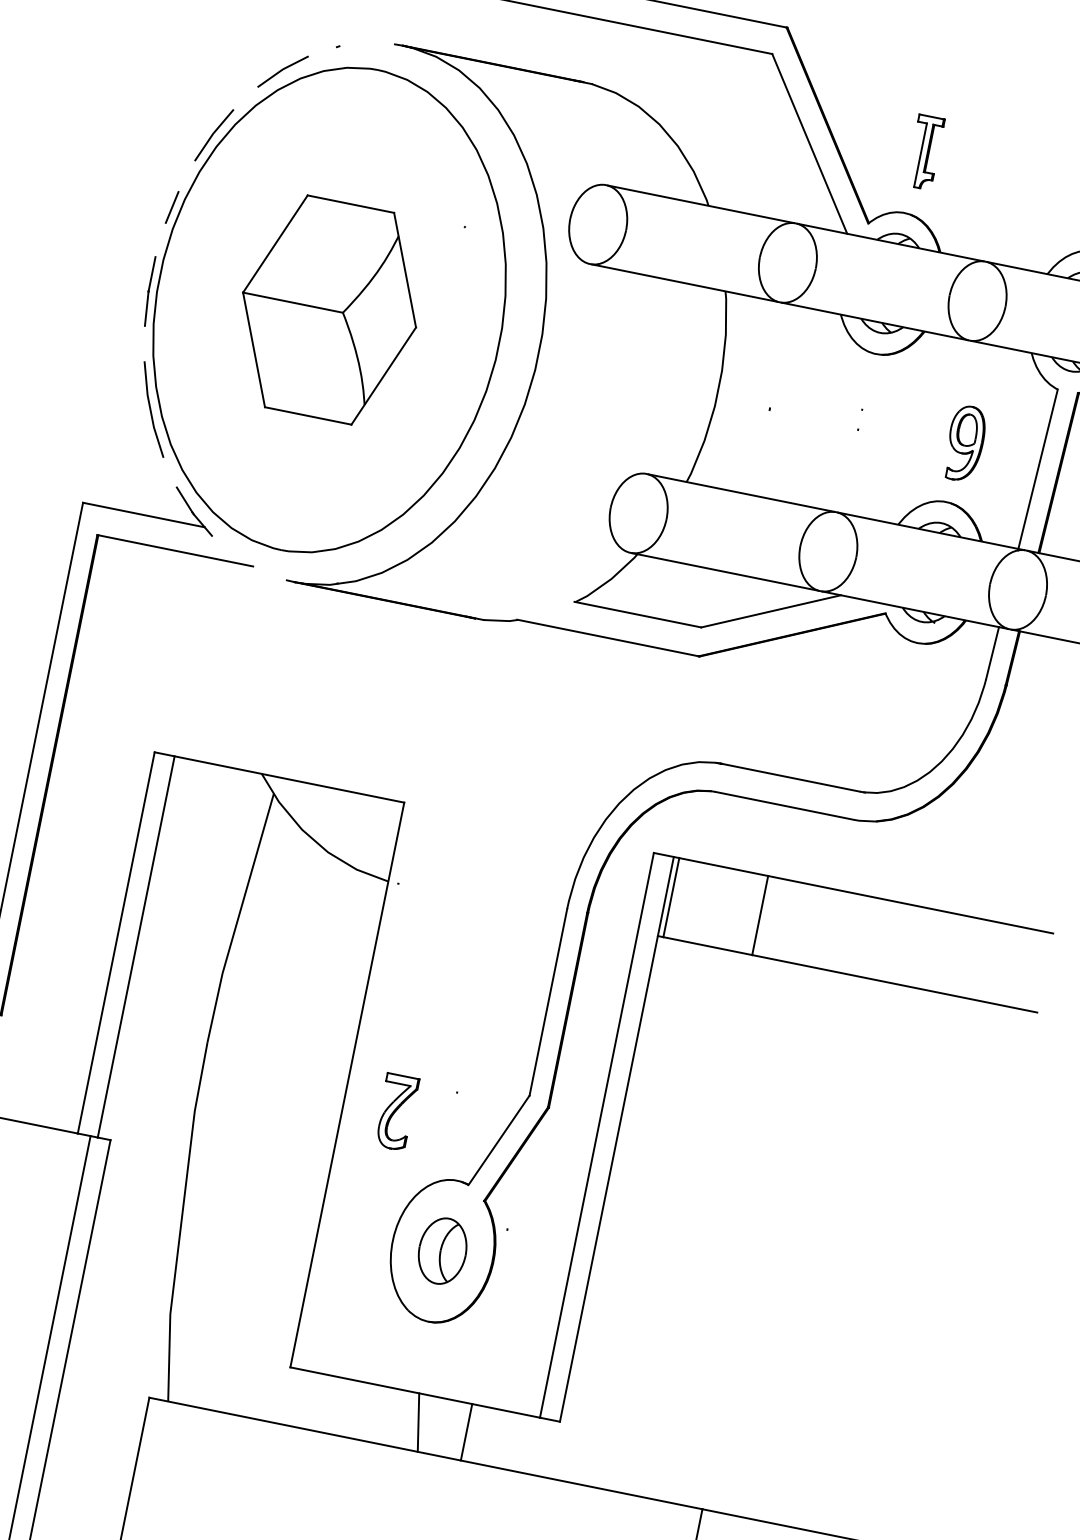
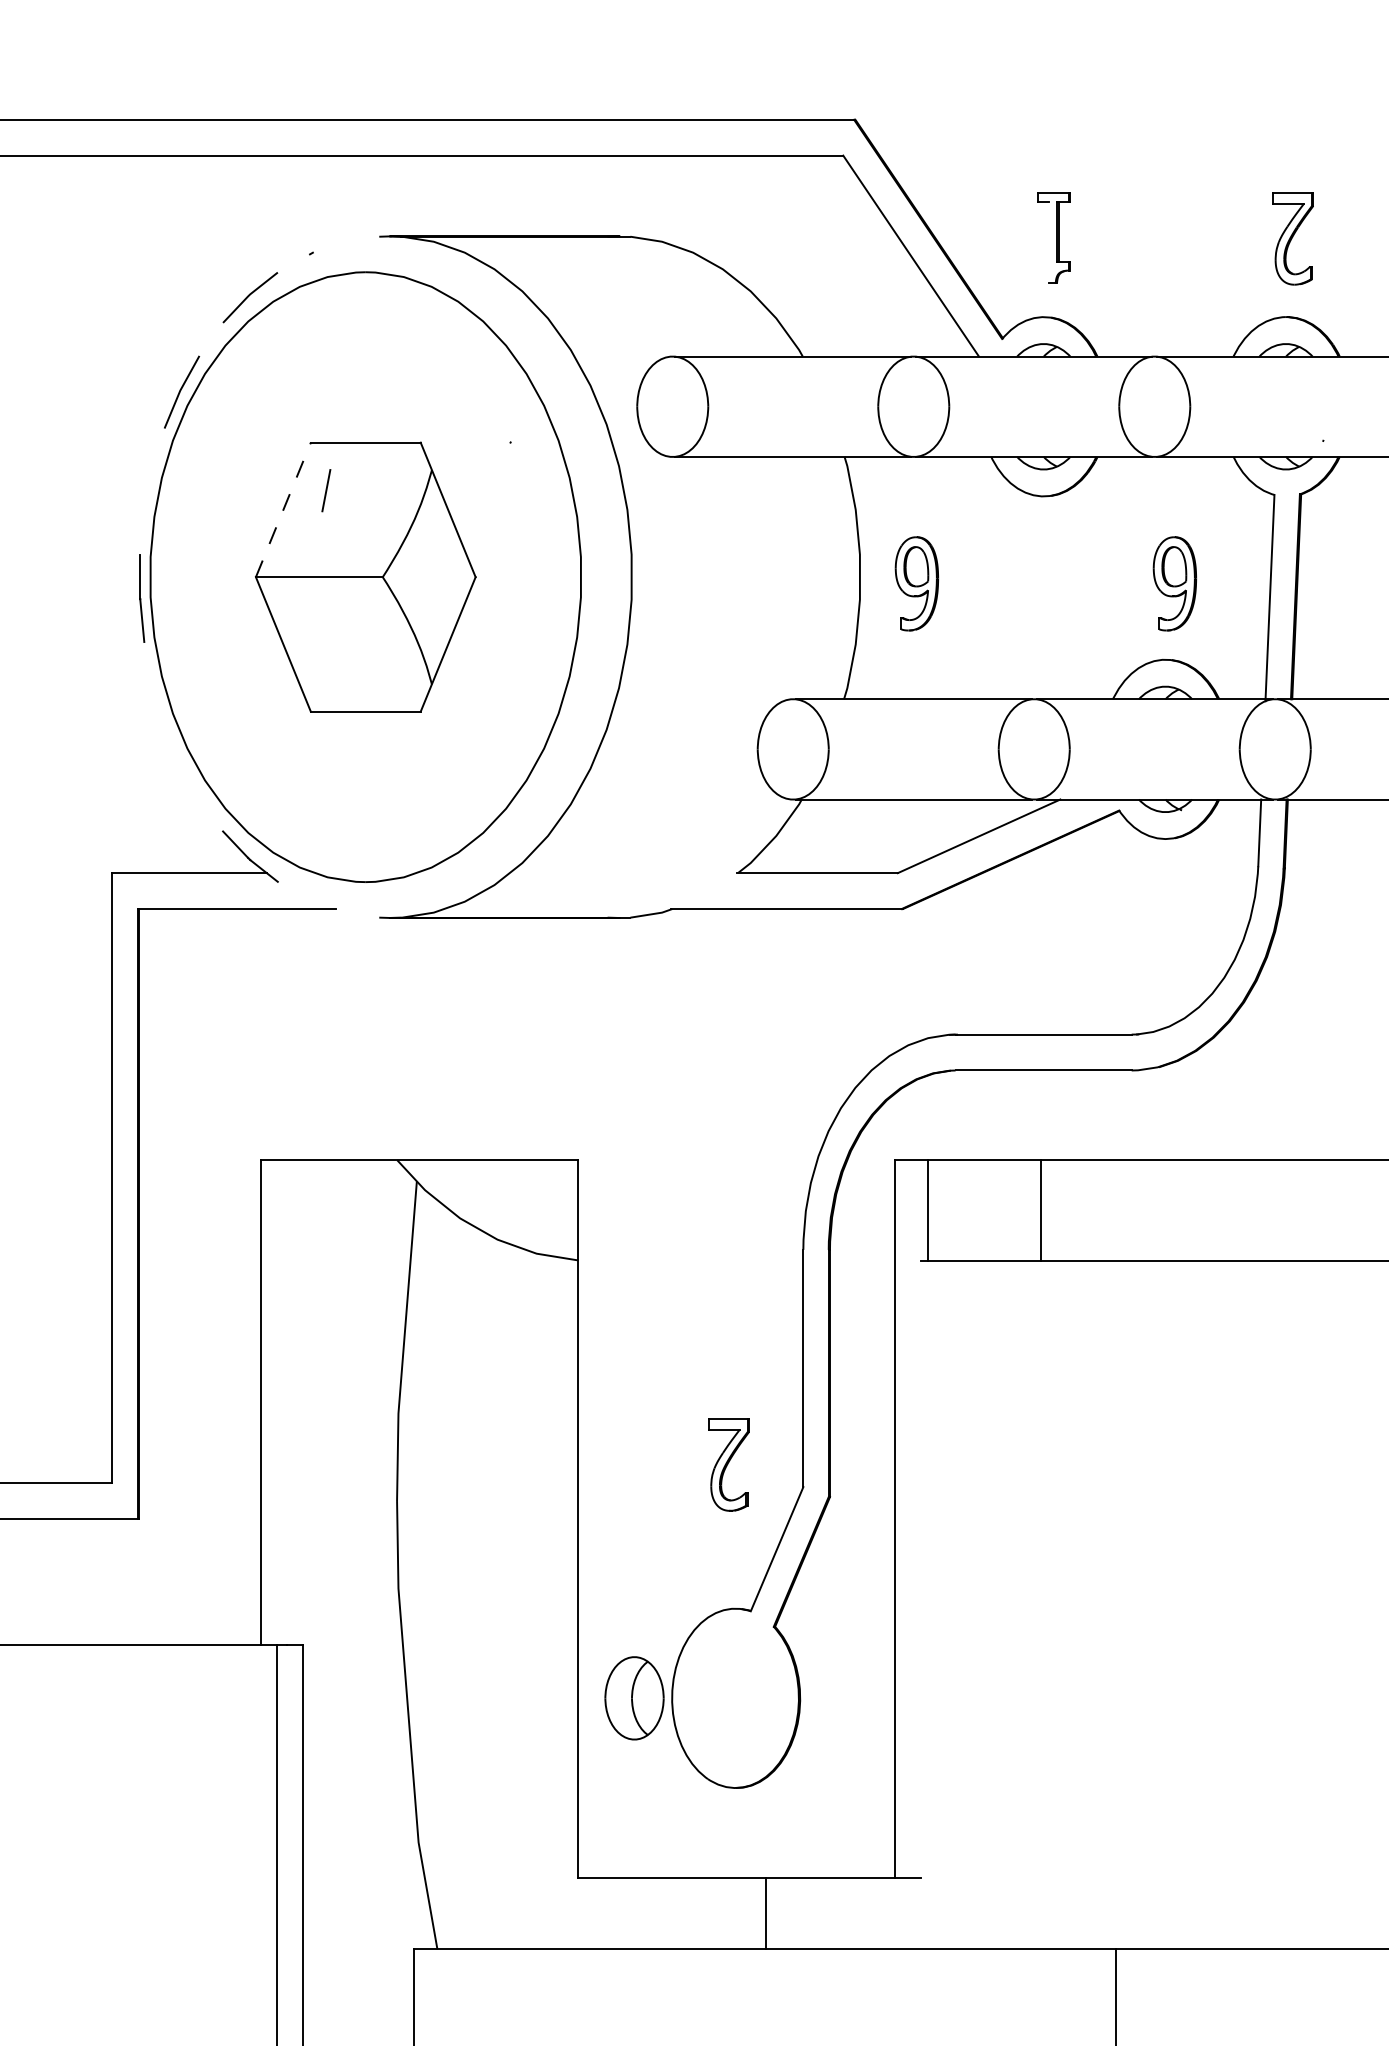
line: (920, 155) -> (1049, 242), removed
line: (172, 207) -> (326, 490), moved
line: (275, 243) -> (283, 509), solid -> dashed
part: (762, 402) -> (916, 583), added
part: (153, 409) -> (175, 741), removed
line: (136, 947) -> (286, 1402), removed
part: (396, 1111) -> (728, 1464), moved
line: (616, 1138) -> (920, 1518), removed
part: (442, 1251) -> (634, 1698), moved
line: (417, 1422) -> (747, 1913), removed
line: (466, 1432) -> (766, 1913), moved

